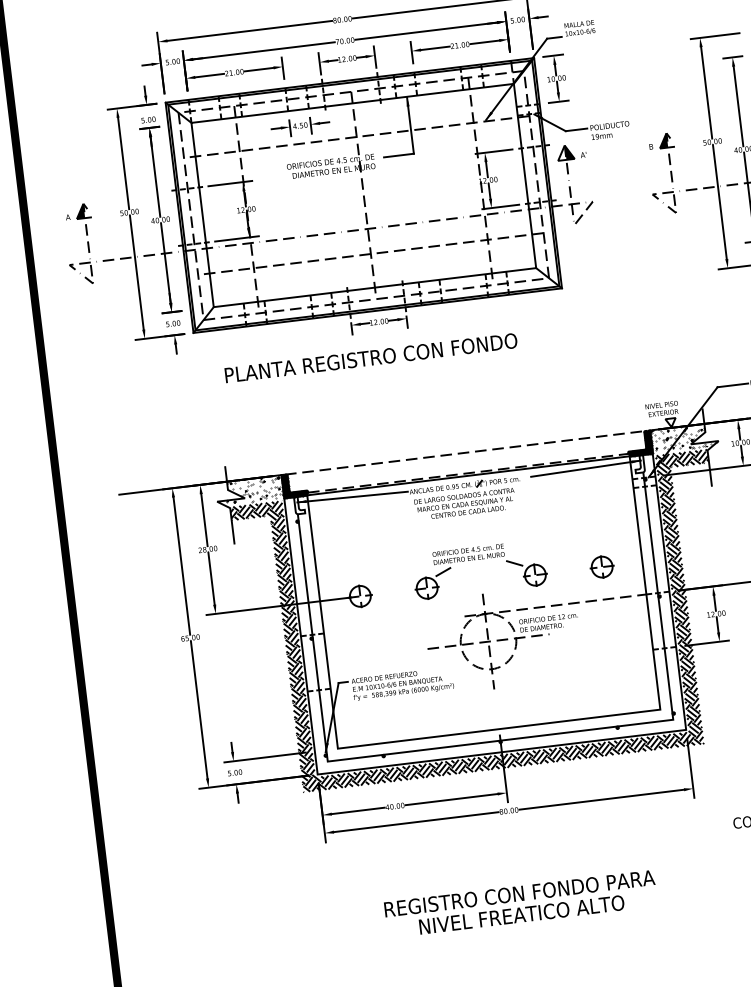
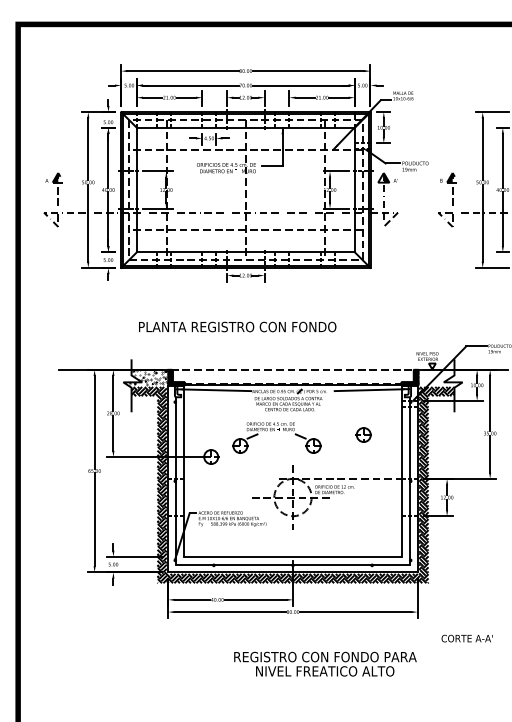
text: (370, 357) -> (237, 326), moved
hatch: (683, 437) -> (439, 377), removed
part: (474, 560) -> (274, 431), moved
part: (601, 566) -> (363, 434), moved
text: (520, 903) -> (325, 663), moved

